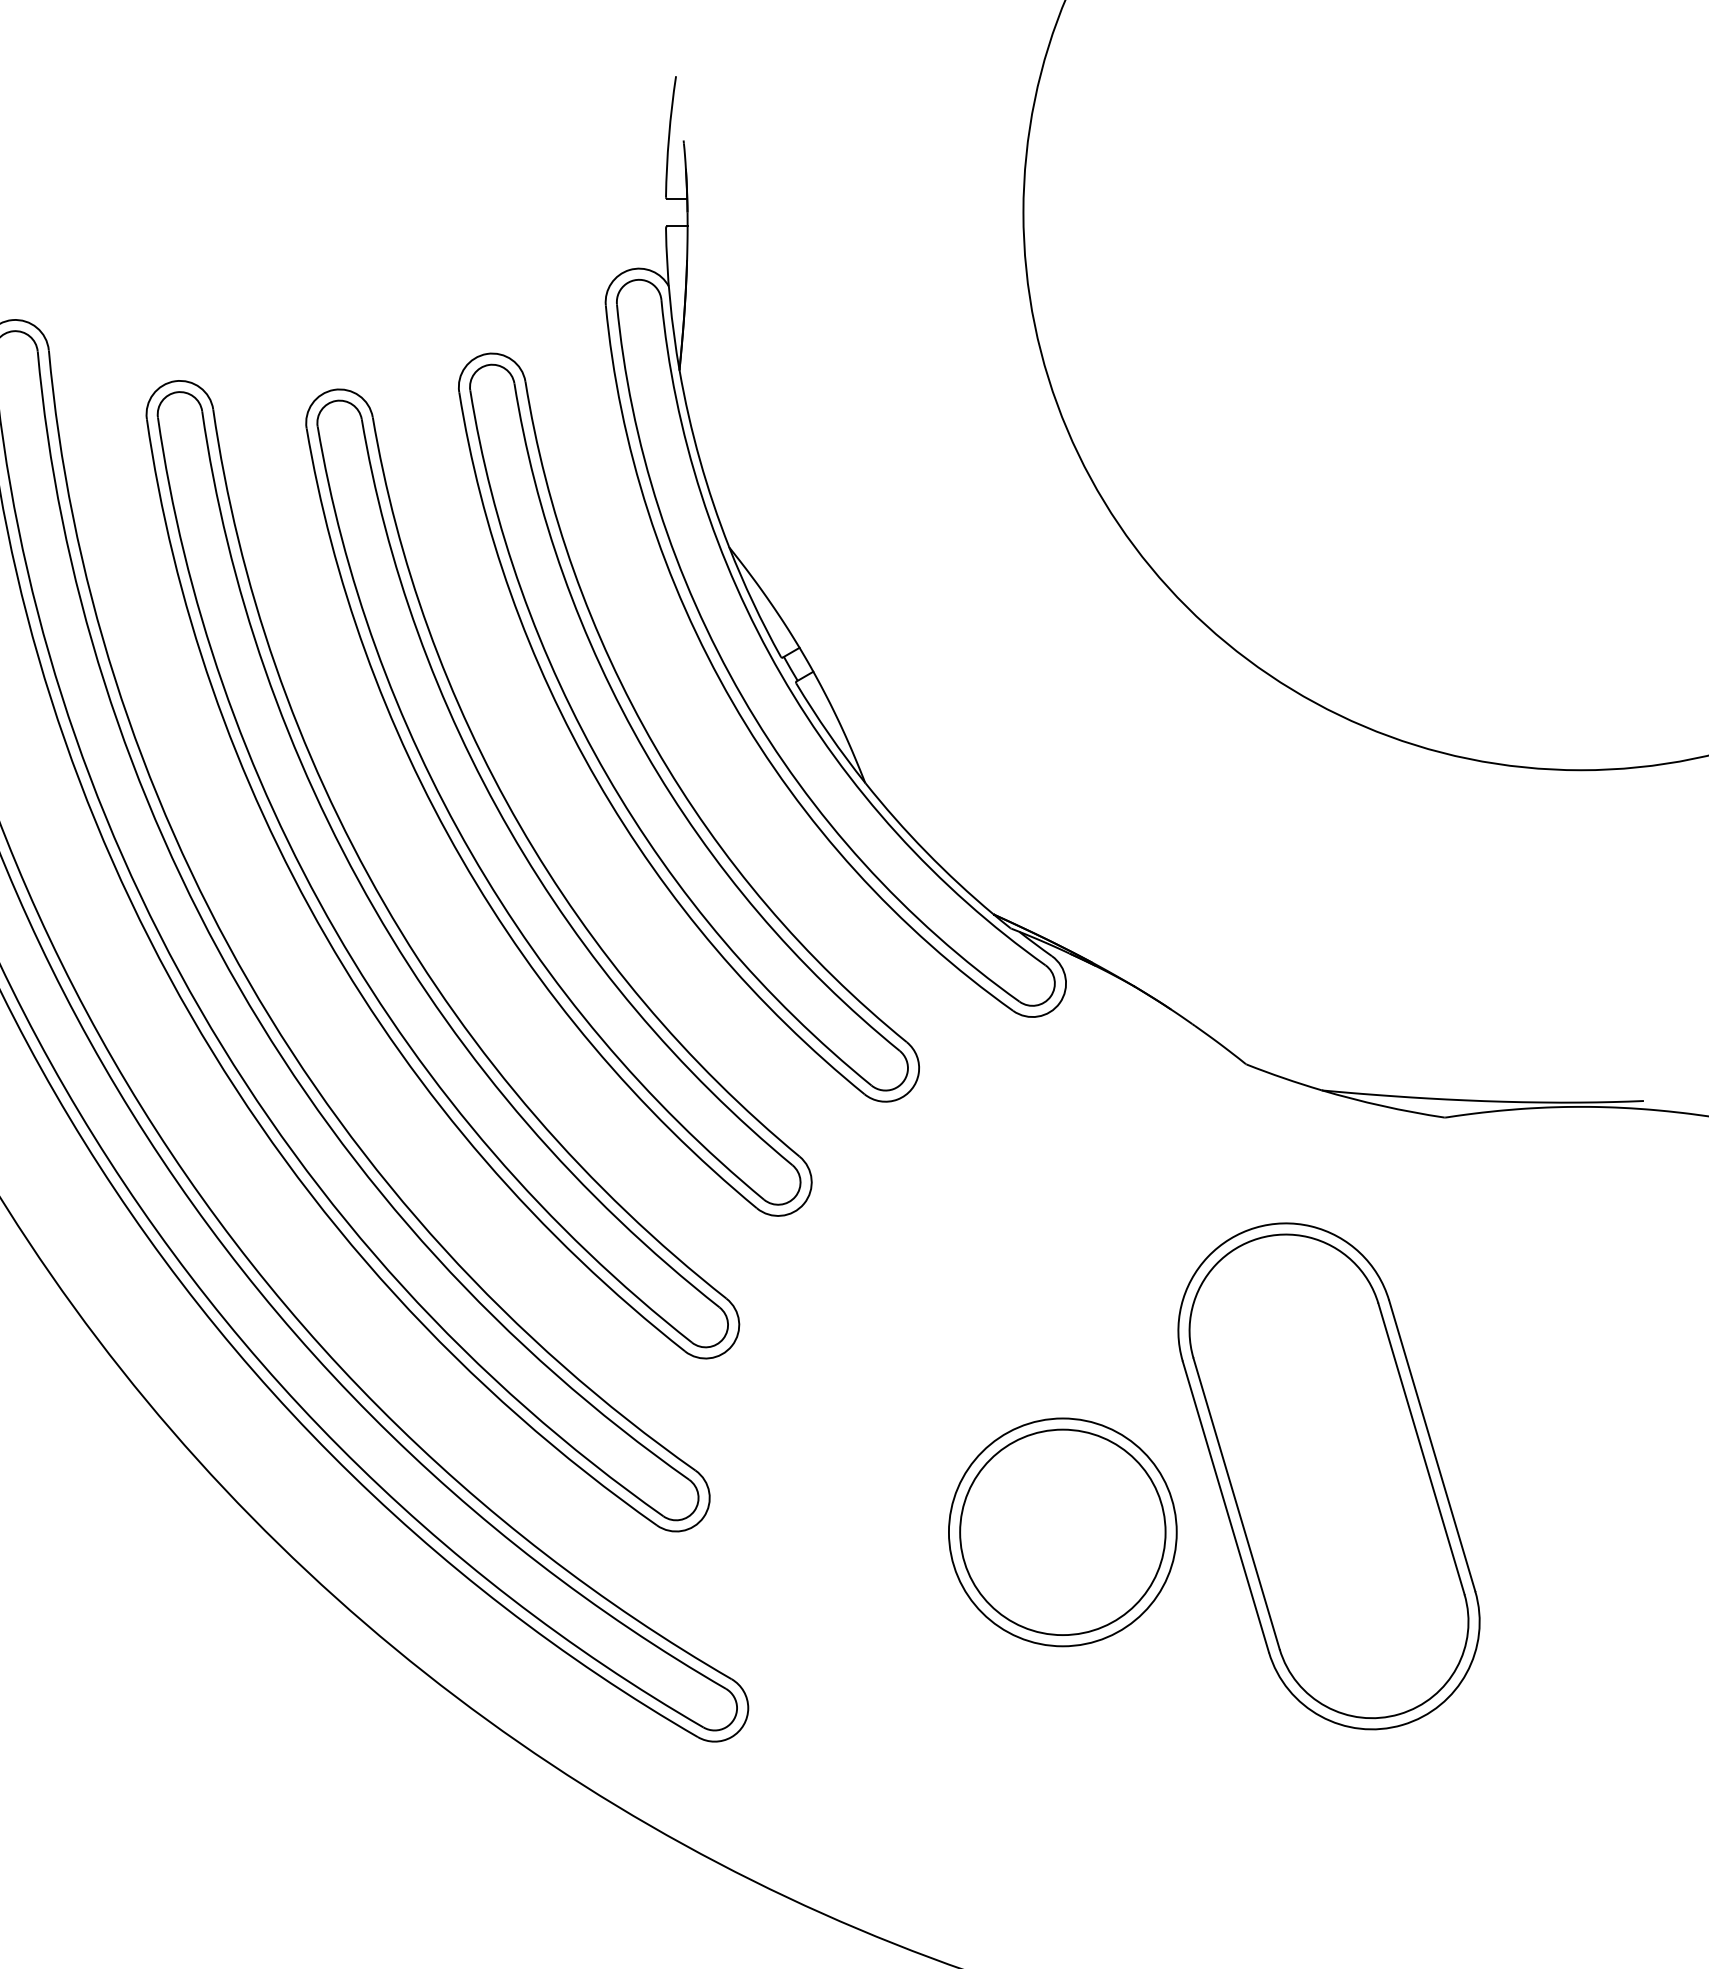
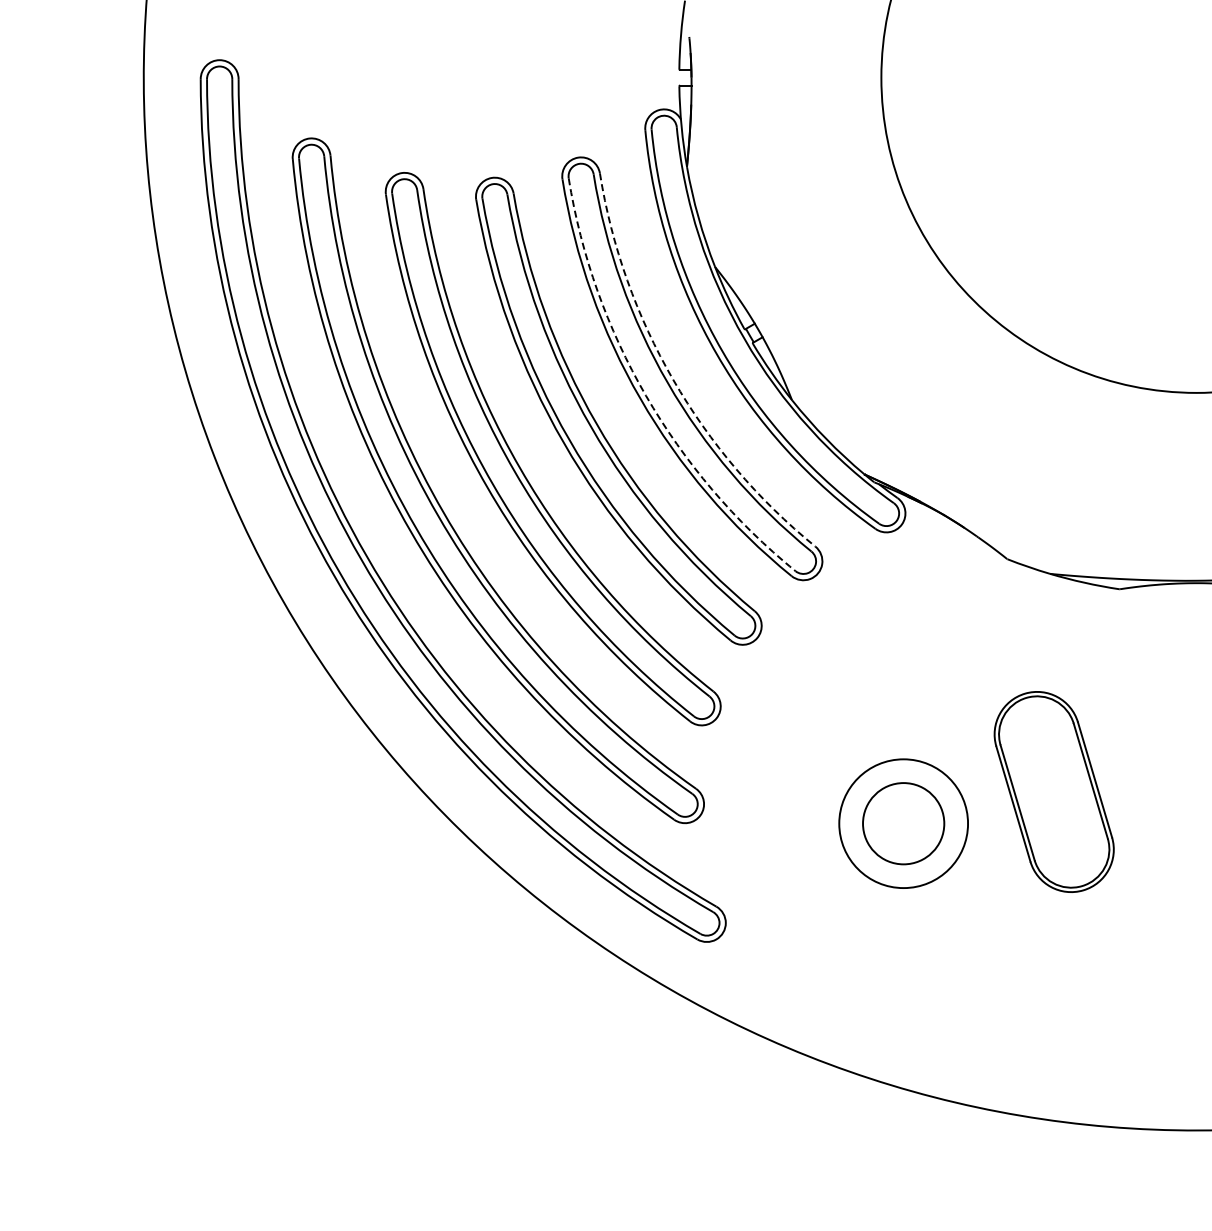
arc: (655, 746) -> (673, 379), solid -> dashed
arc: (606, 774) -> (645, 395), solid -> dashed
part: (1329, 1475) -> (1054, 791), size x0.7
circle: (1062, 1532) -> (903, 823), size x0.7

